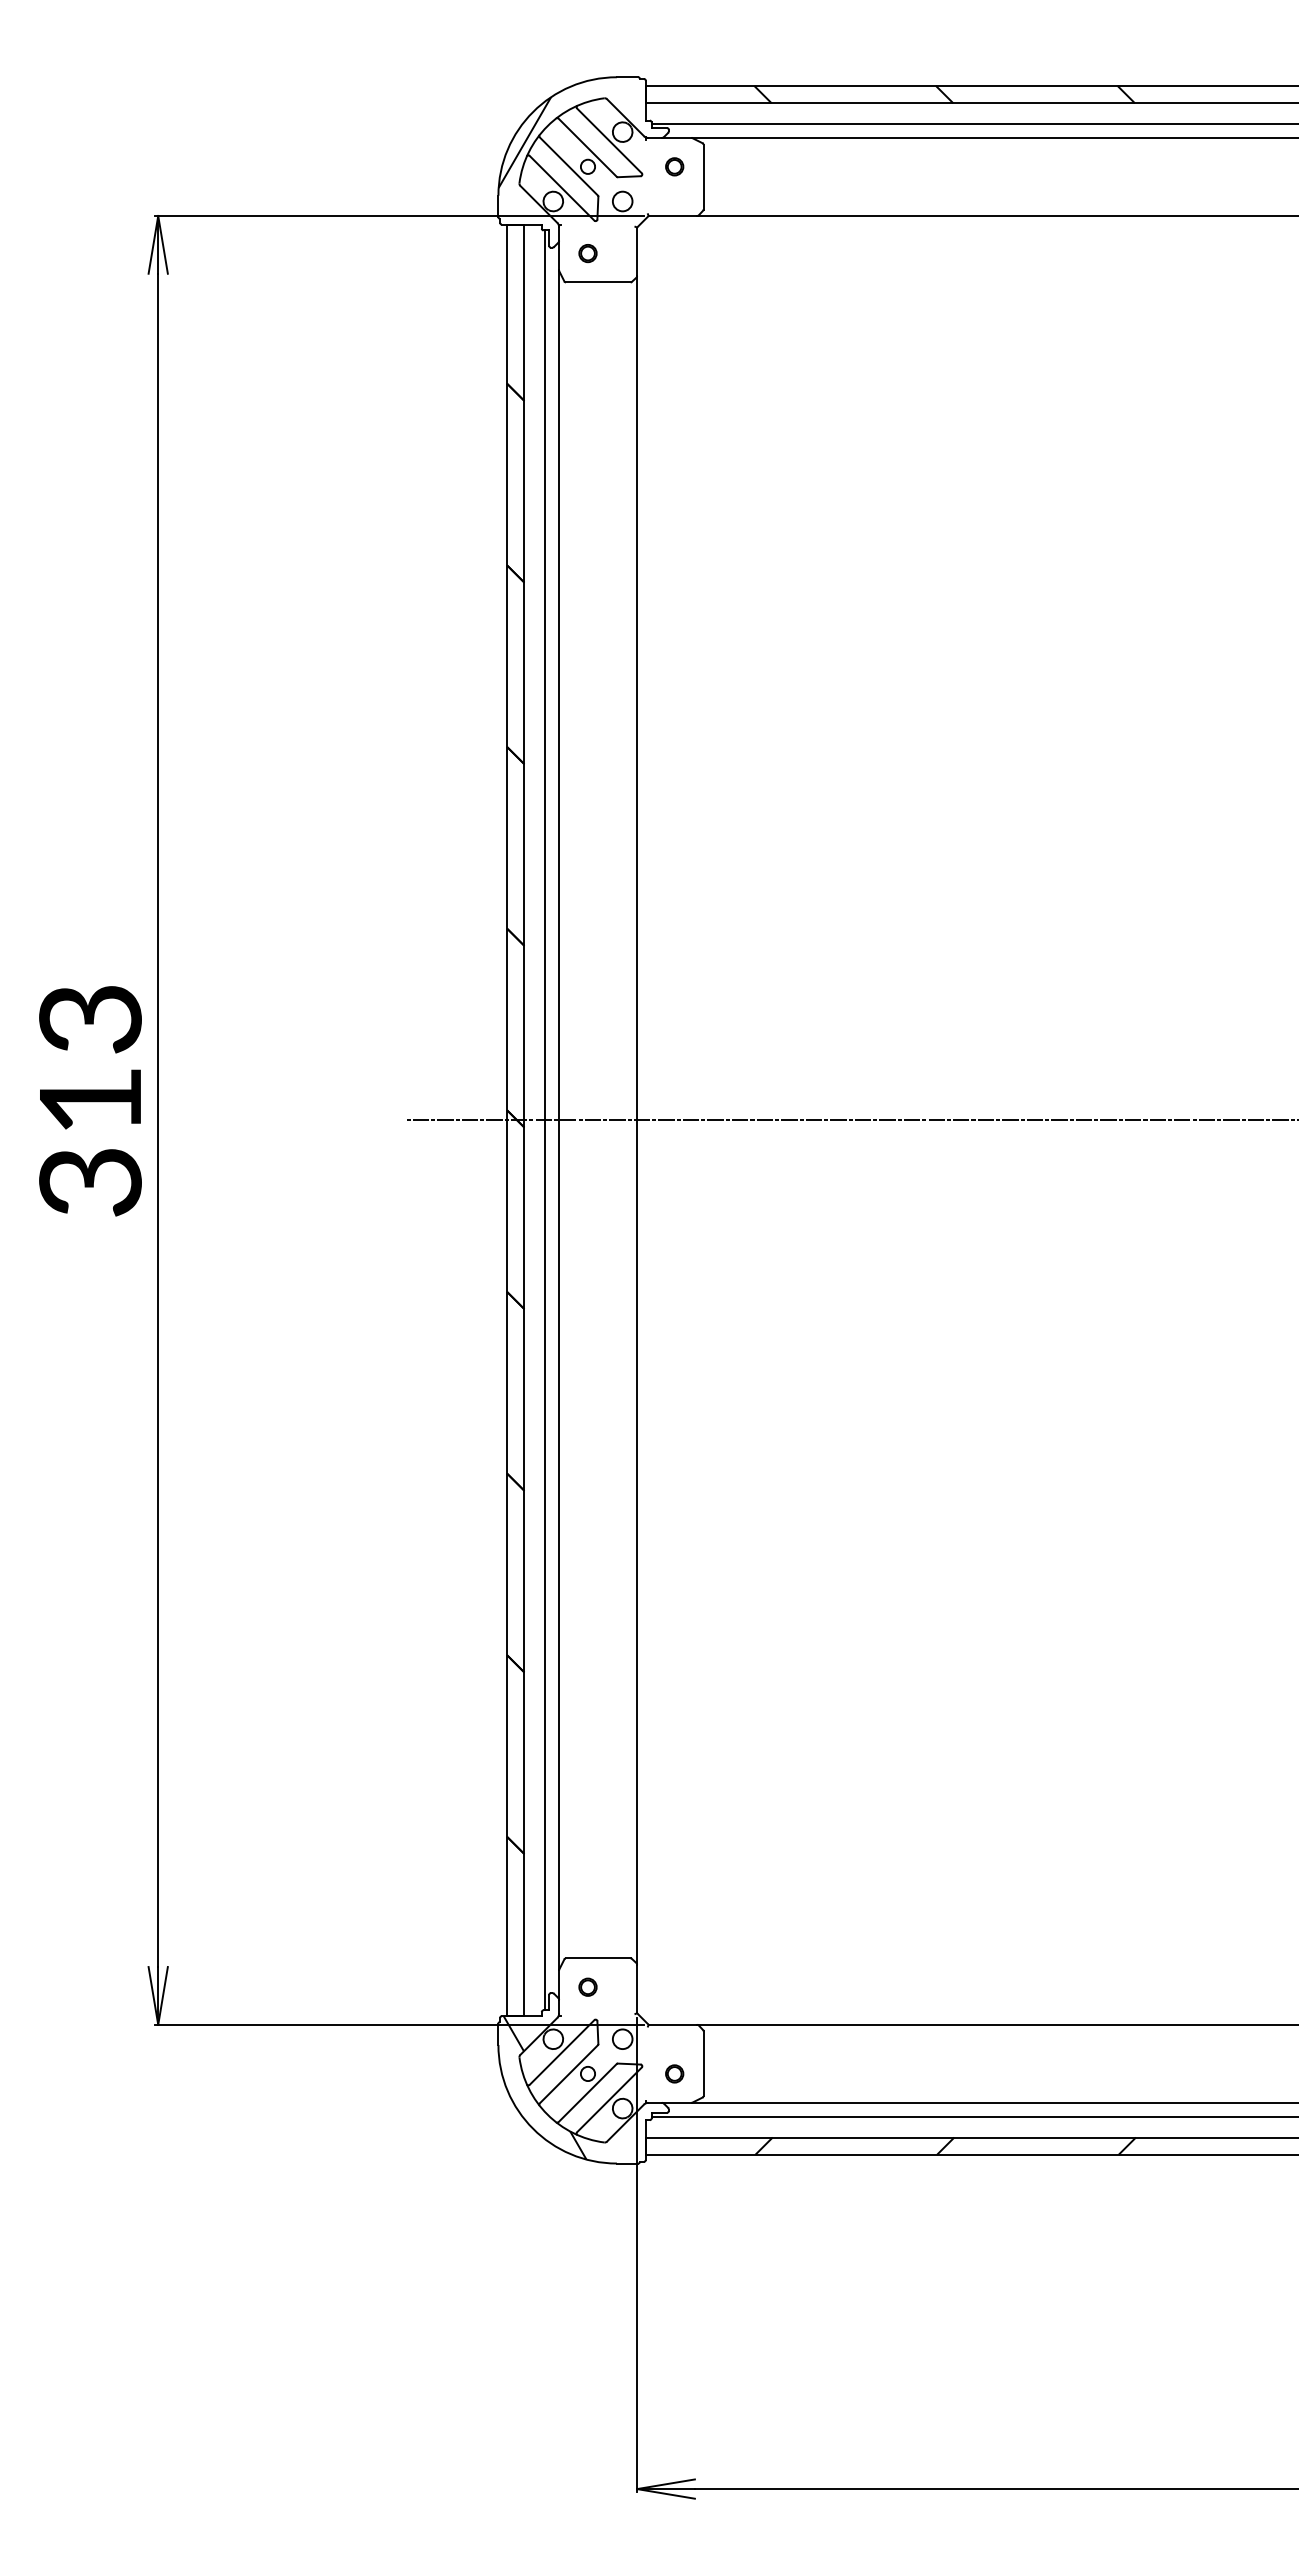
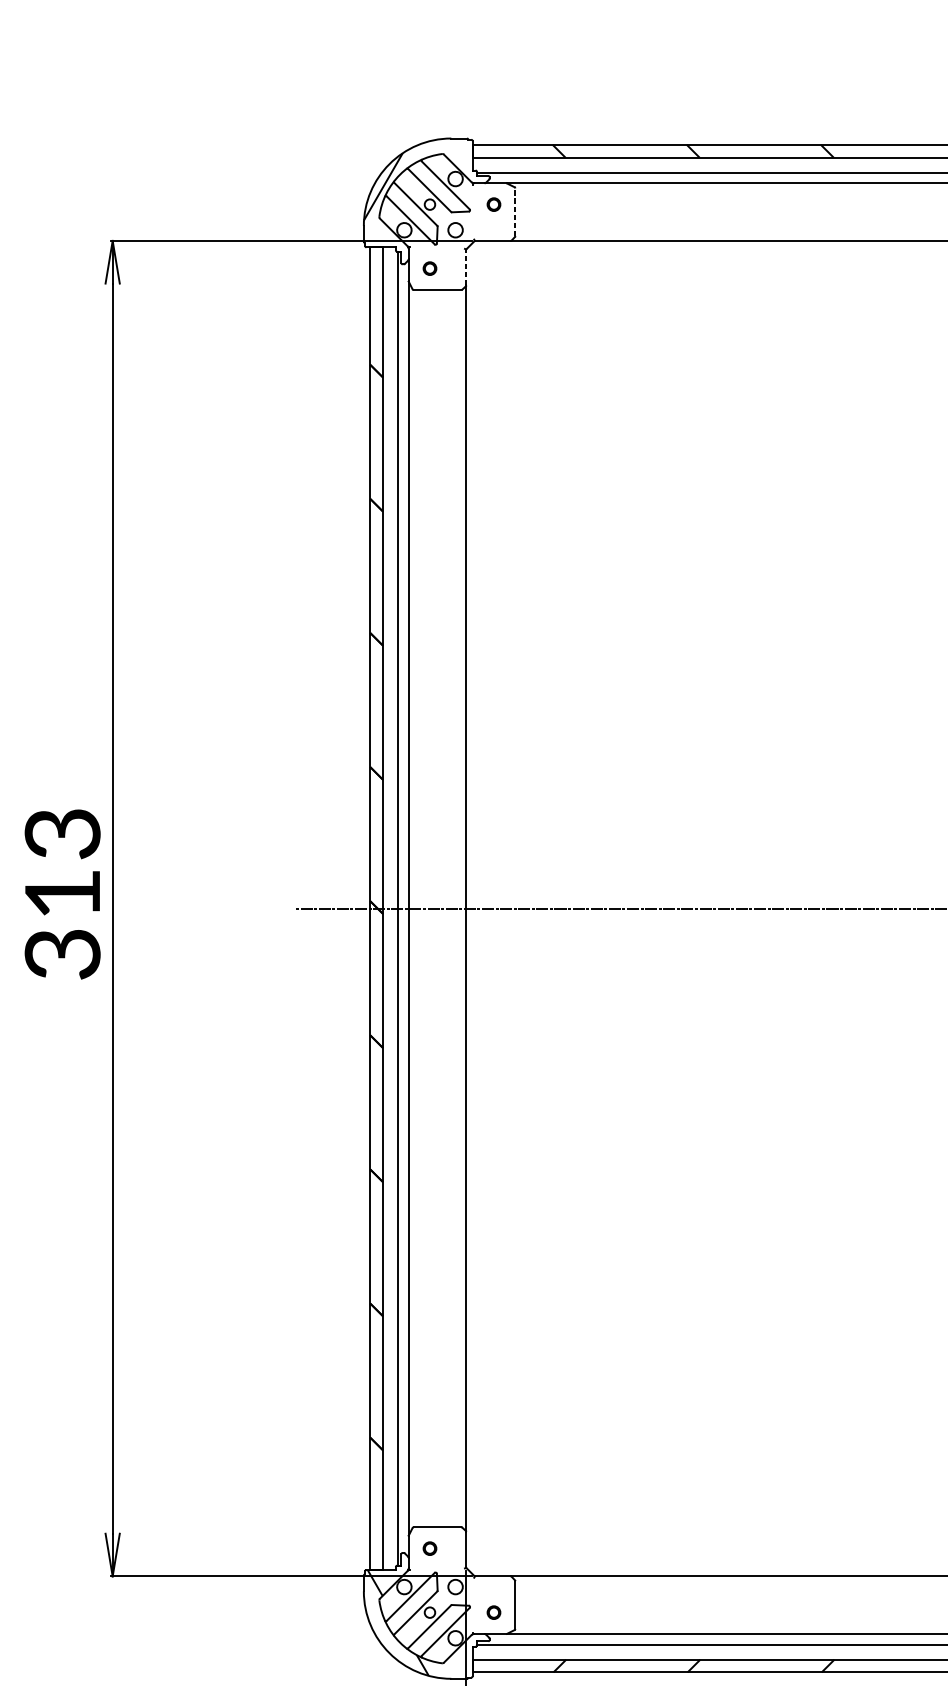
line: (703, 176) -> (515, 211), solid -> dashed
line: (637, 251) -> (466, 267), solid -> dashed

